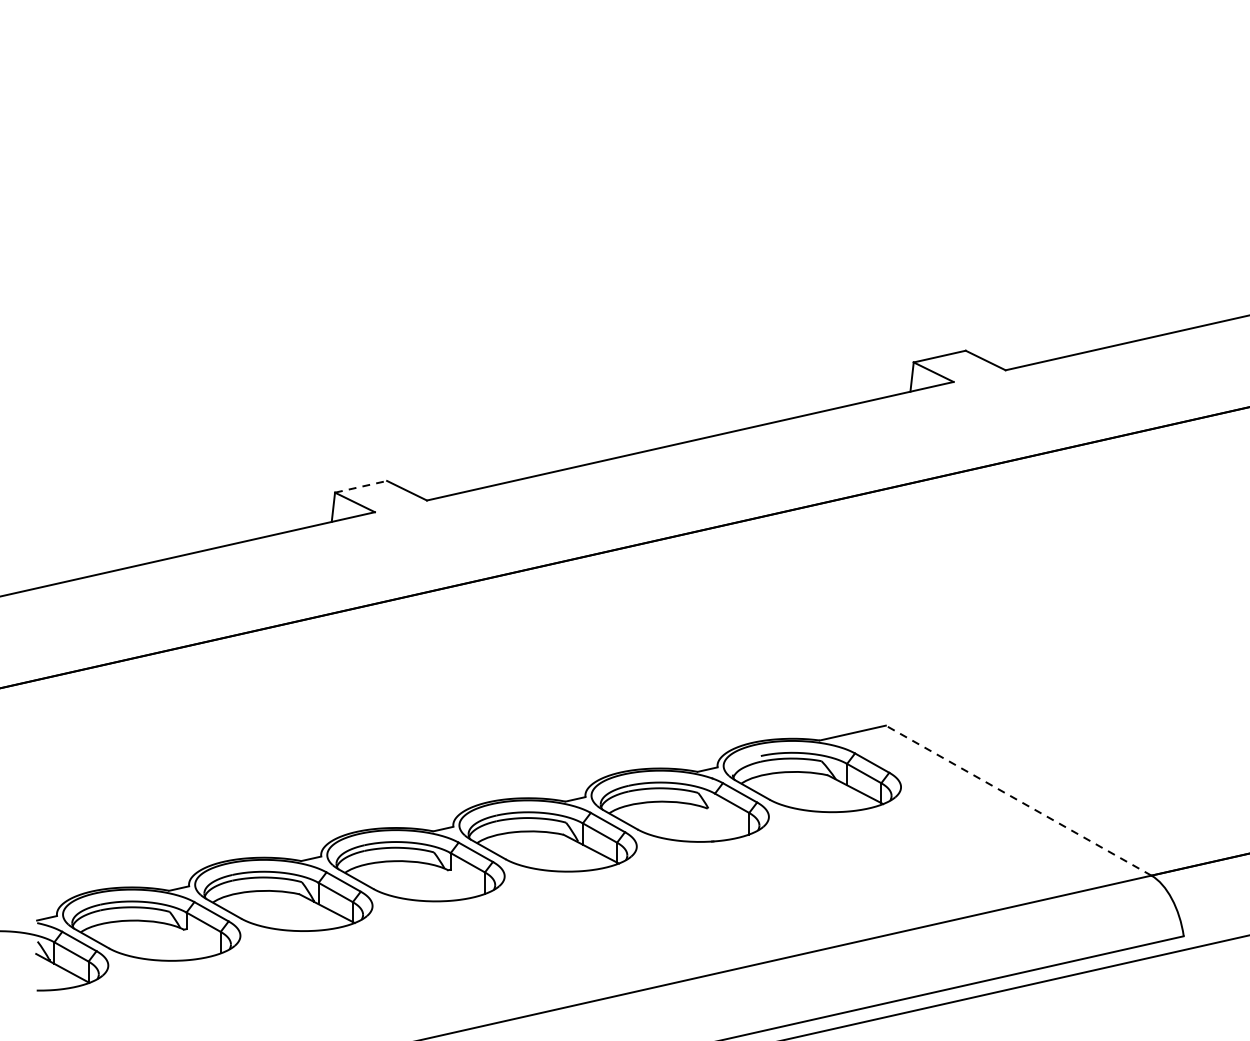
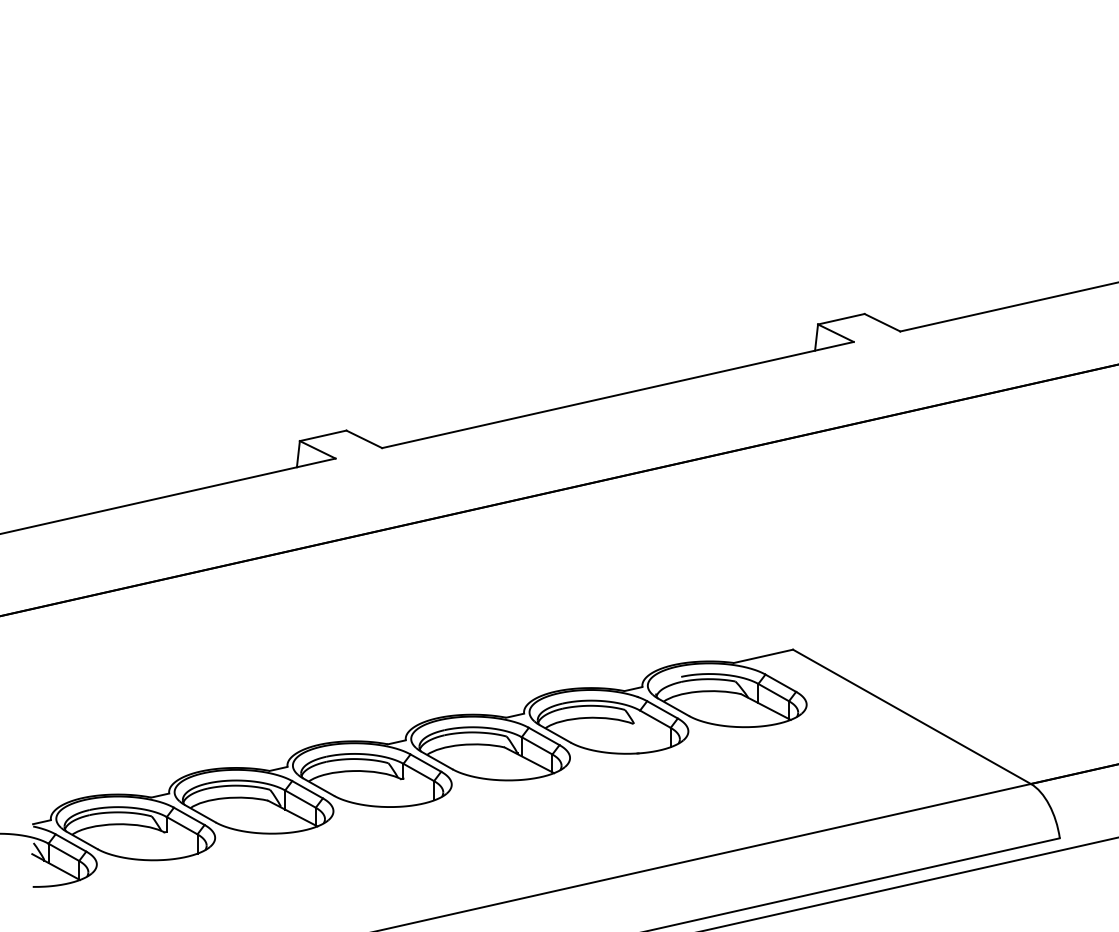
line: (361, 486) -> (323, 435), dashed -> solid
line: (1019, 800) -> (912, 716), dashed -> solid

